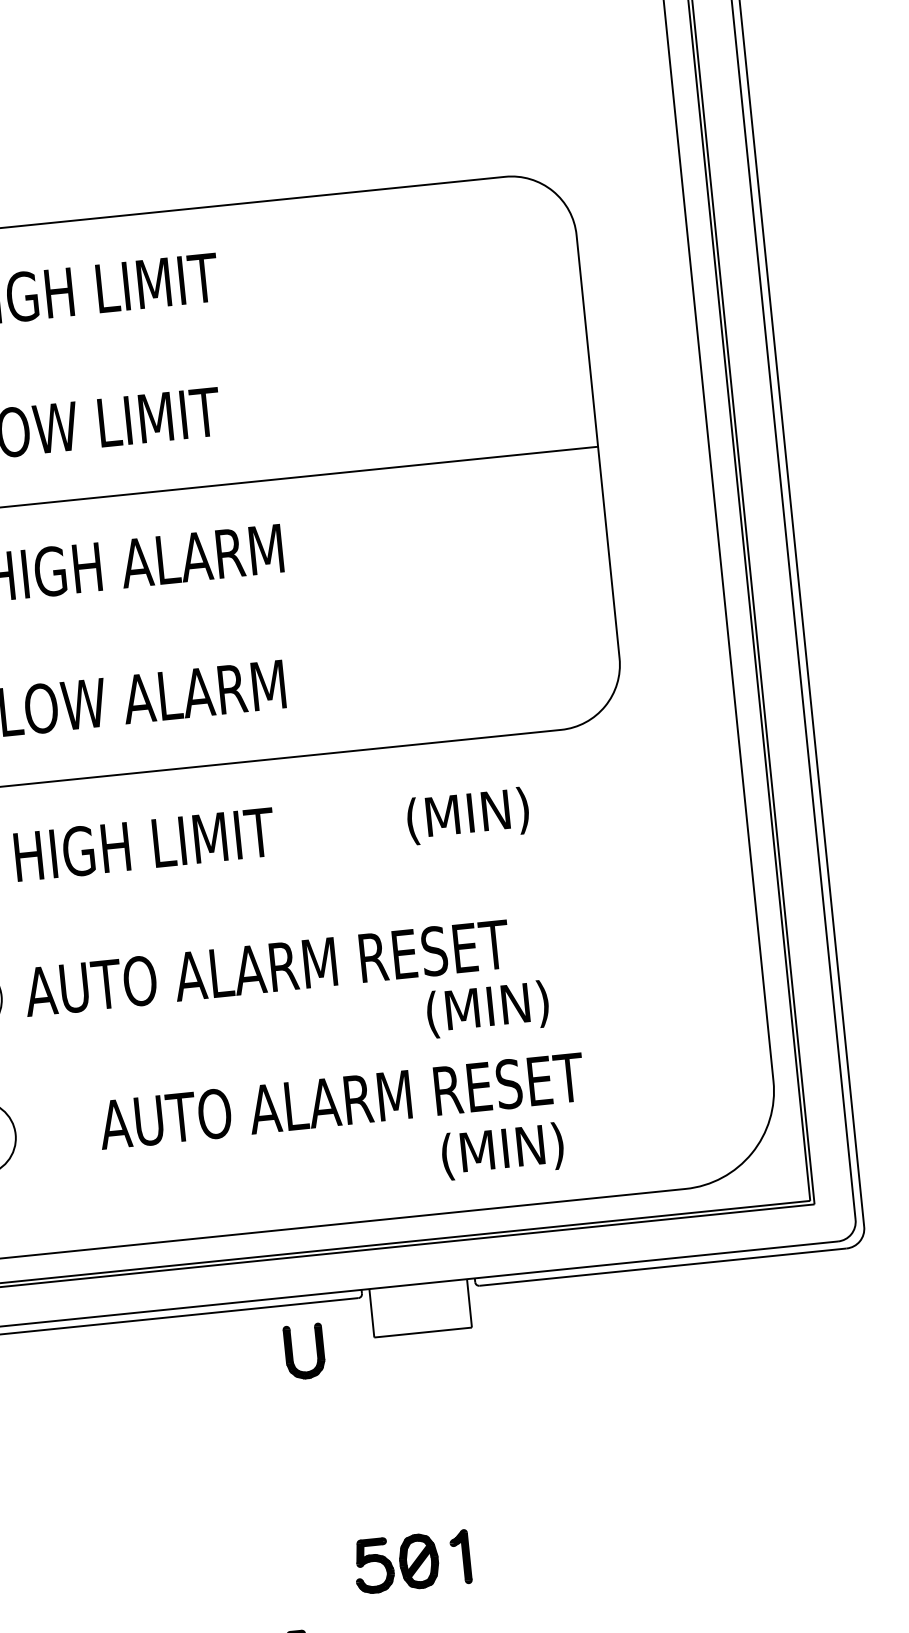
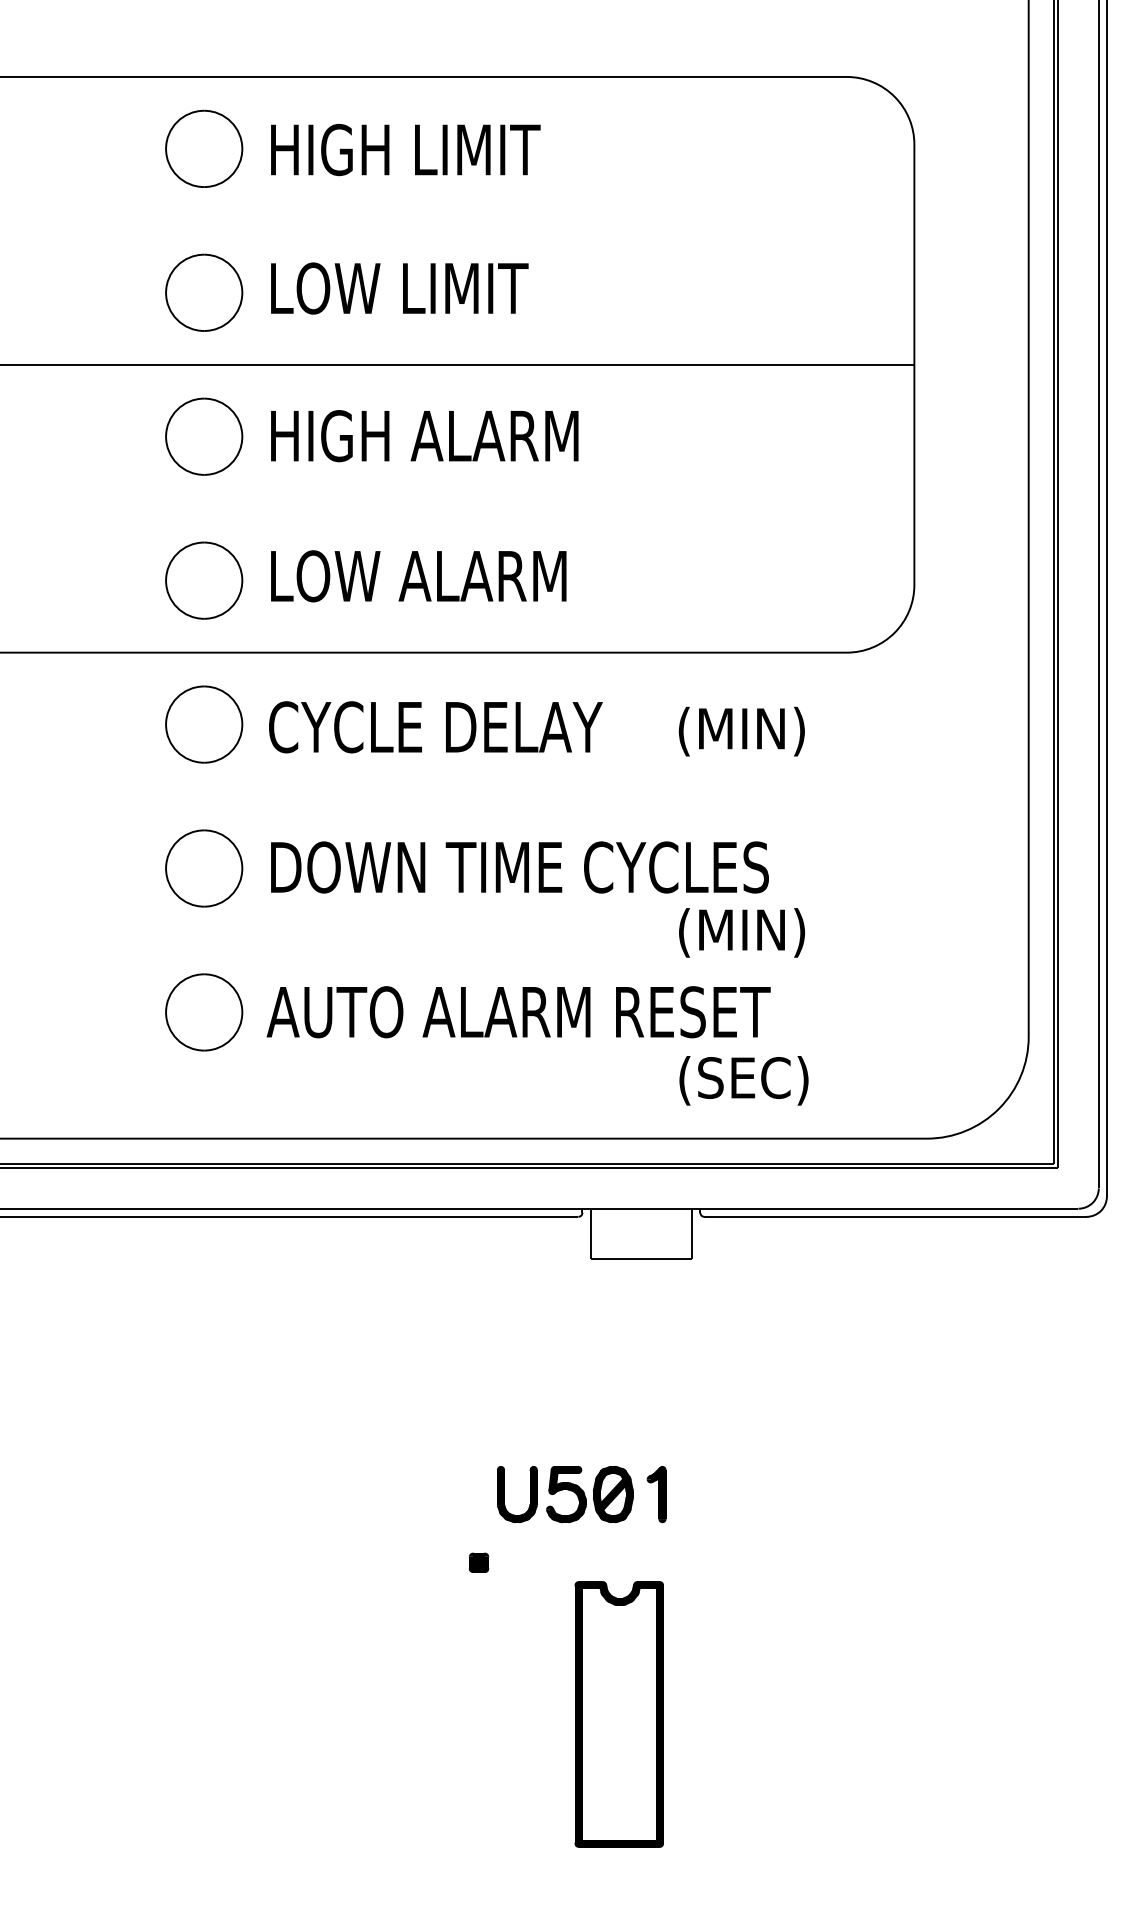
text: (173, 841) -> (435, 727), HIGH LIMIT -> CYCLE DELAY
text: (266, 968) -> (518, 867), AUTO ALARM RESET -> DOWN TIME CYCLES
text: (341, 1101) -> (518, 1012), moved
text: (513, 1149) -> (753, 1080), (MIN) -> (SEC)
part: (292, 1352) -> (504, 1494), moved

